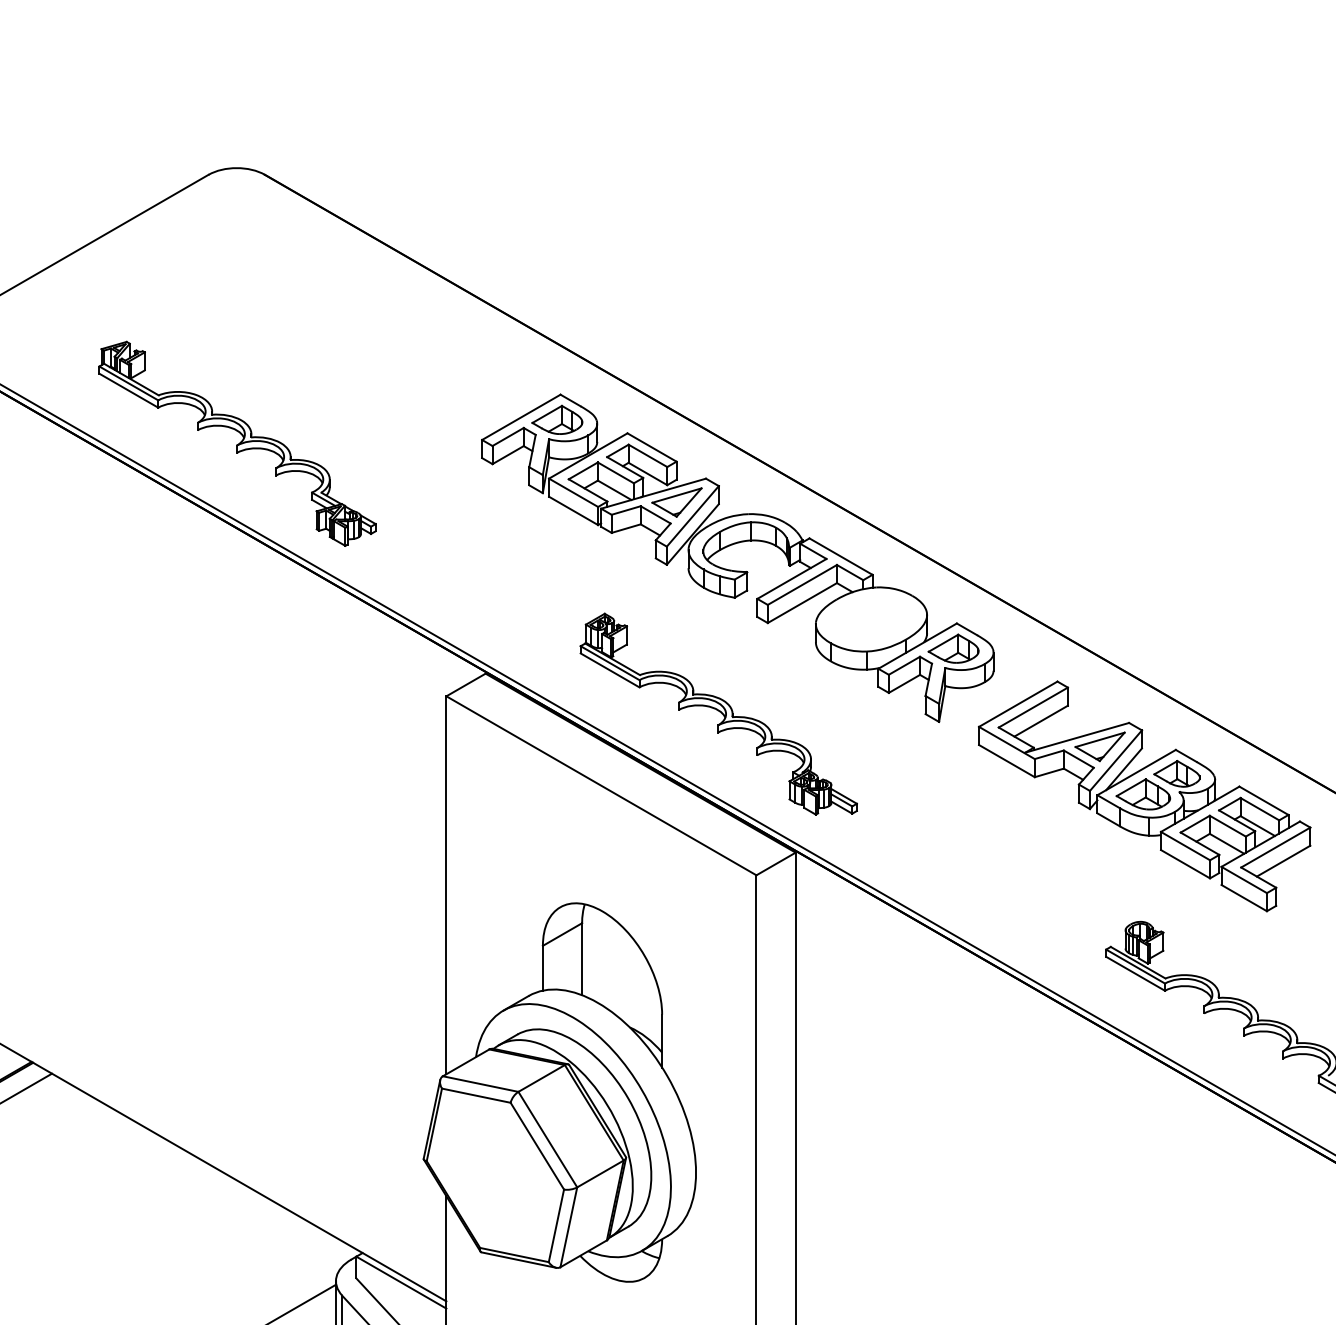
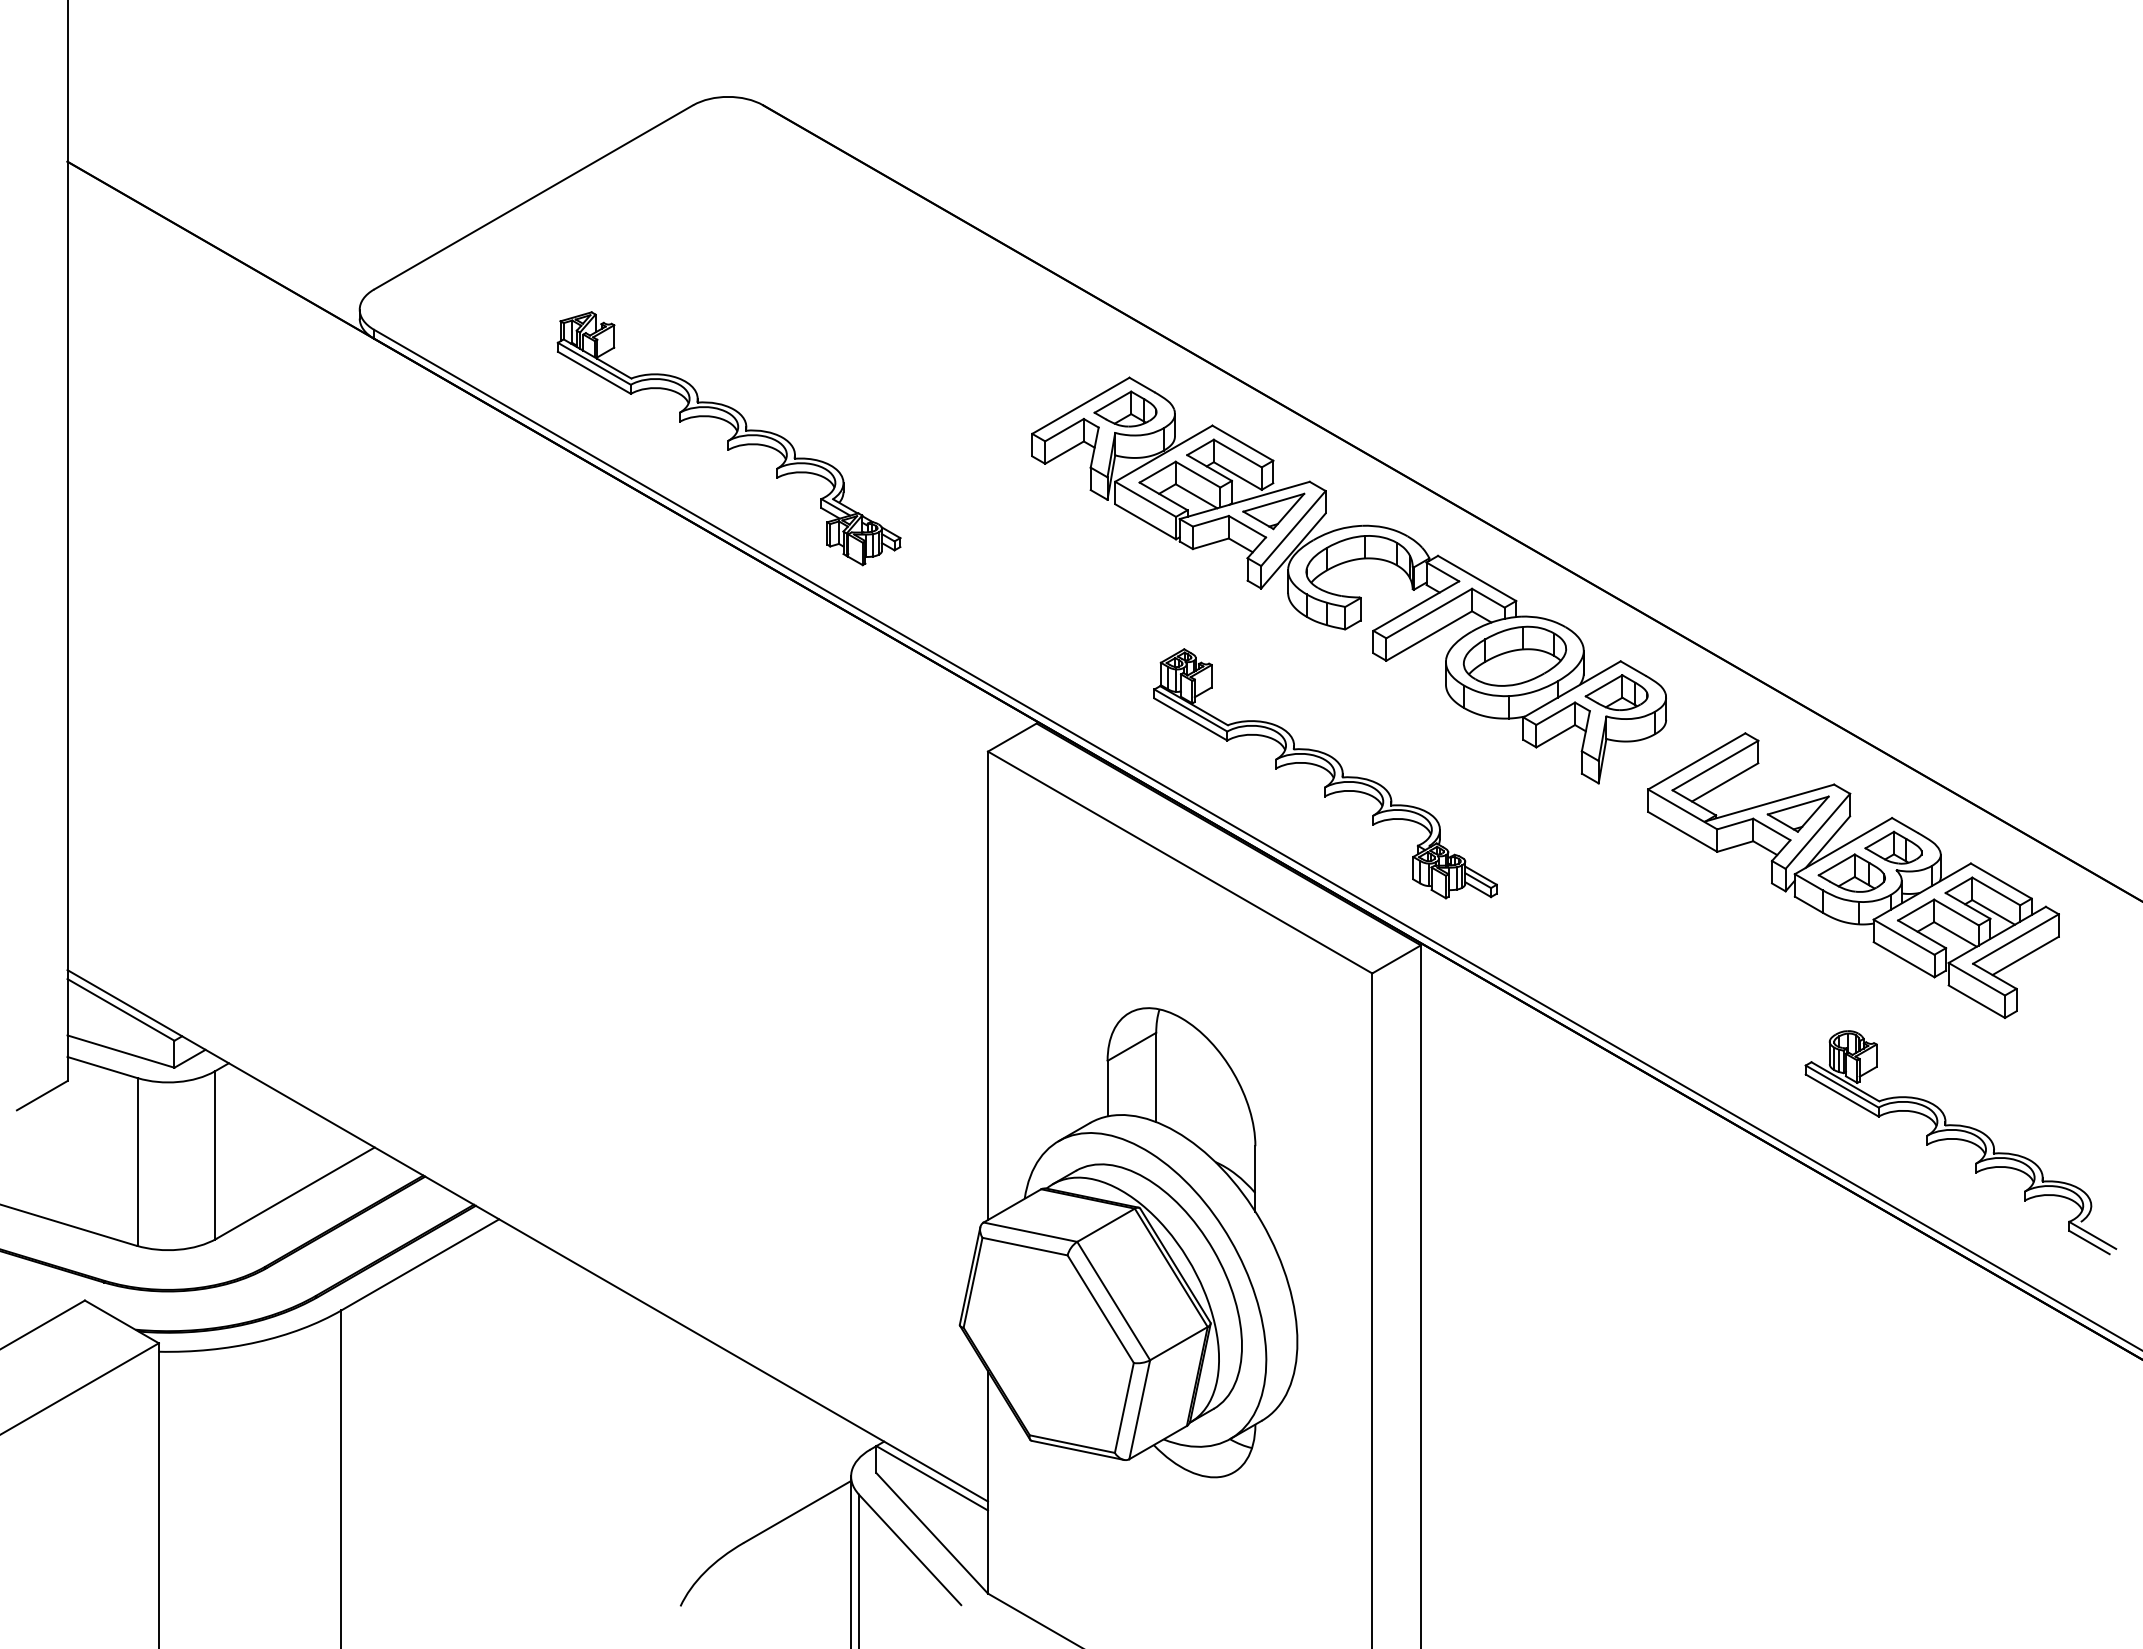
part: (871, 618) -> (1514, 655), added

